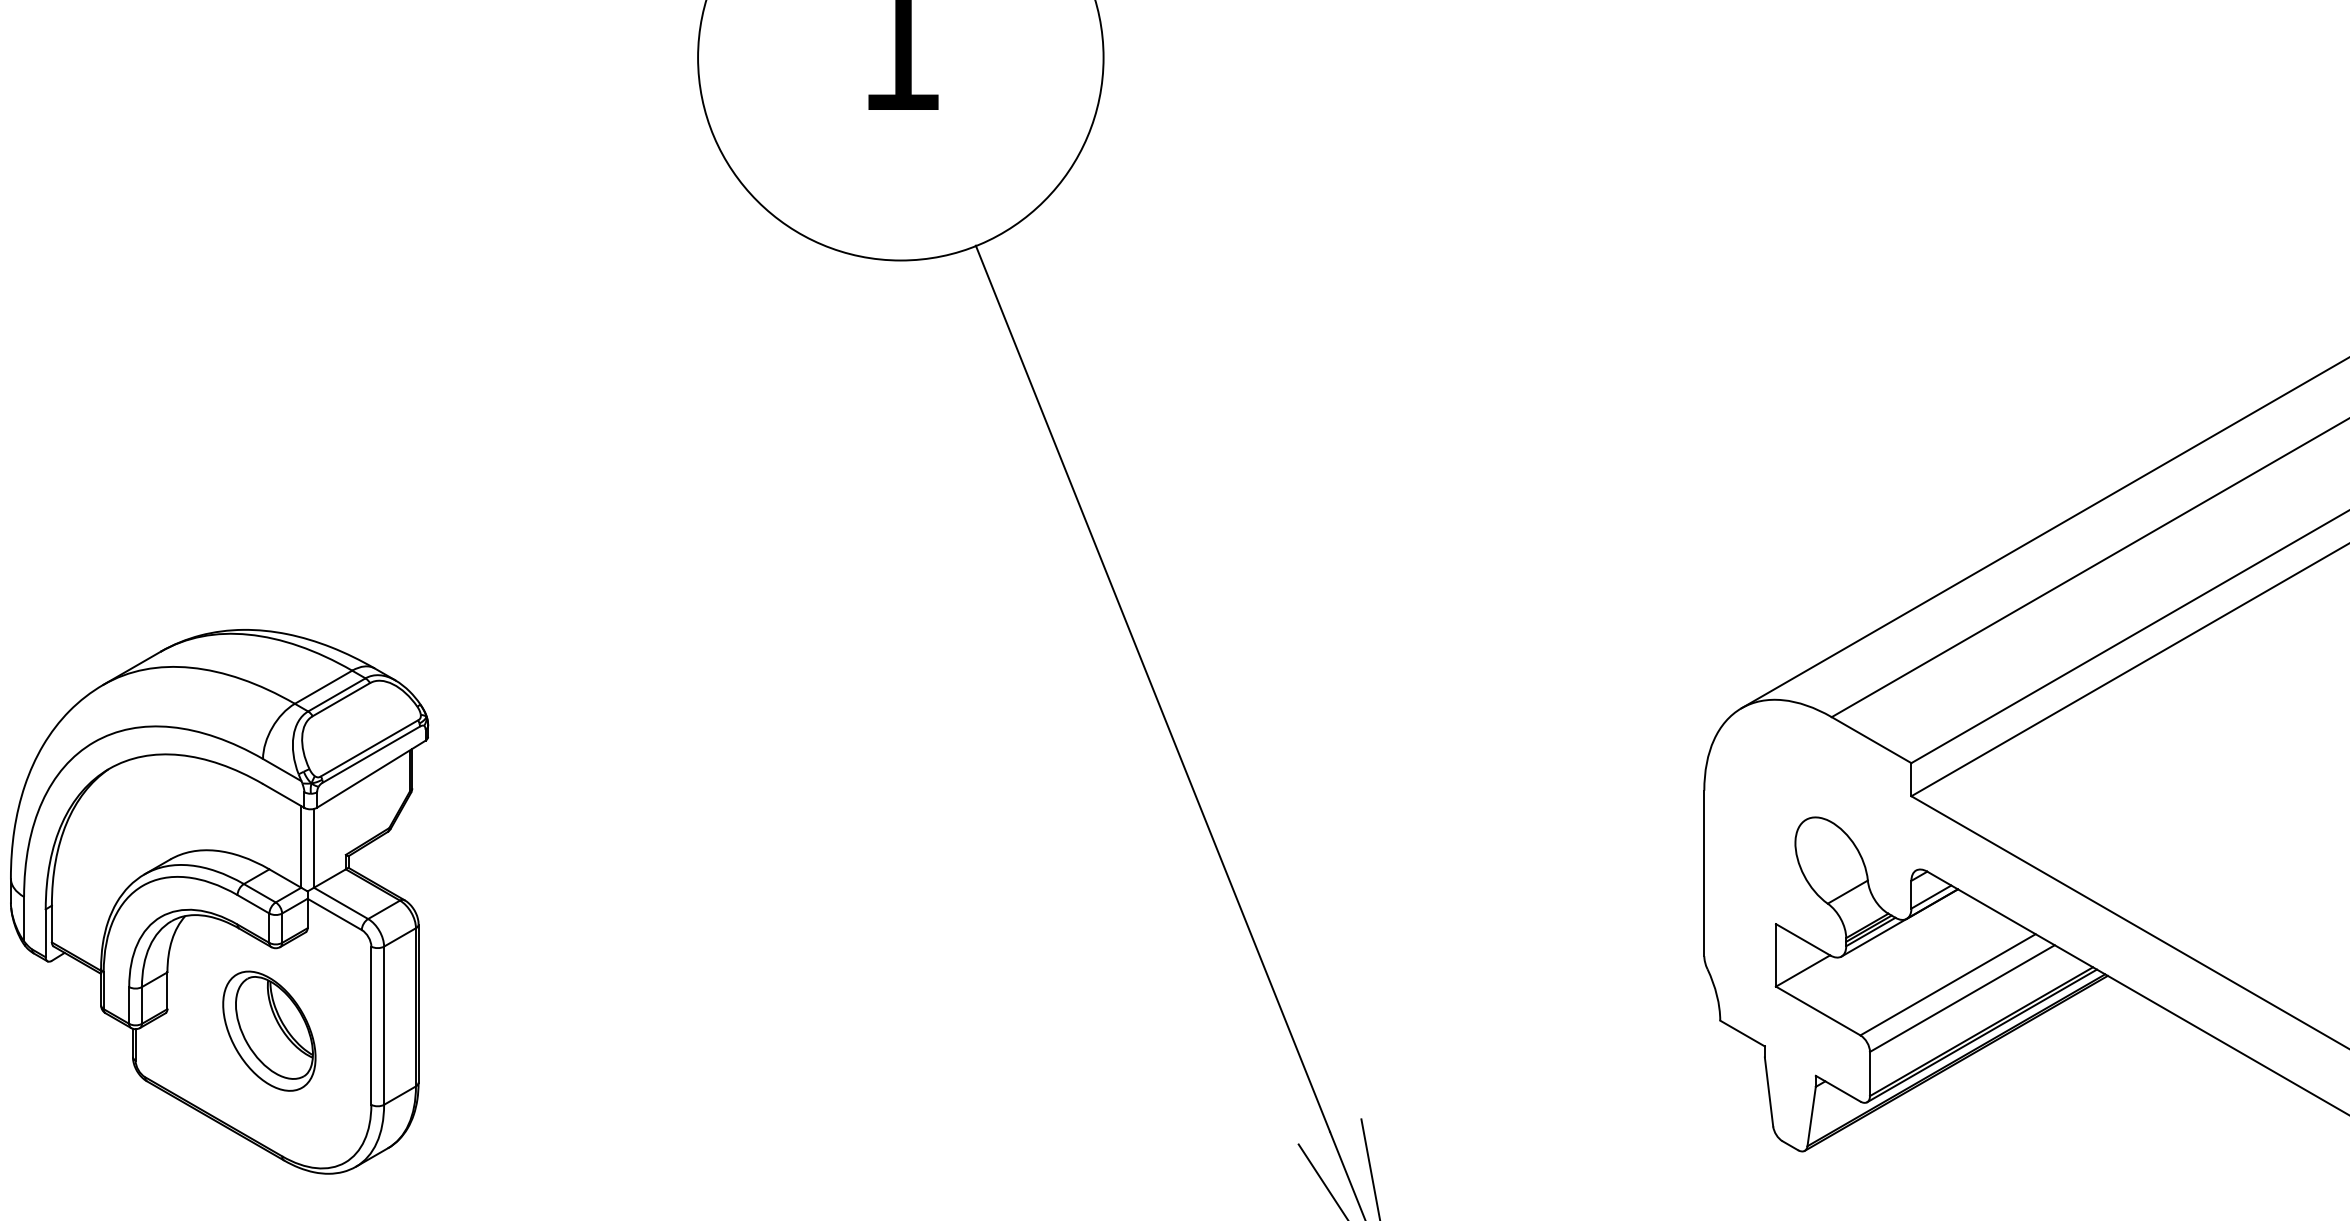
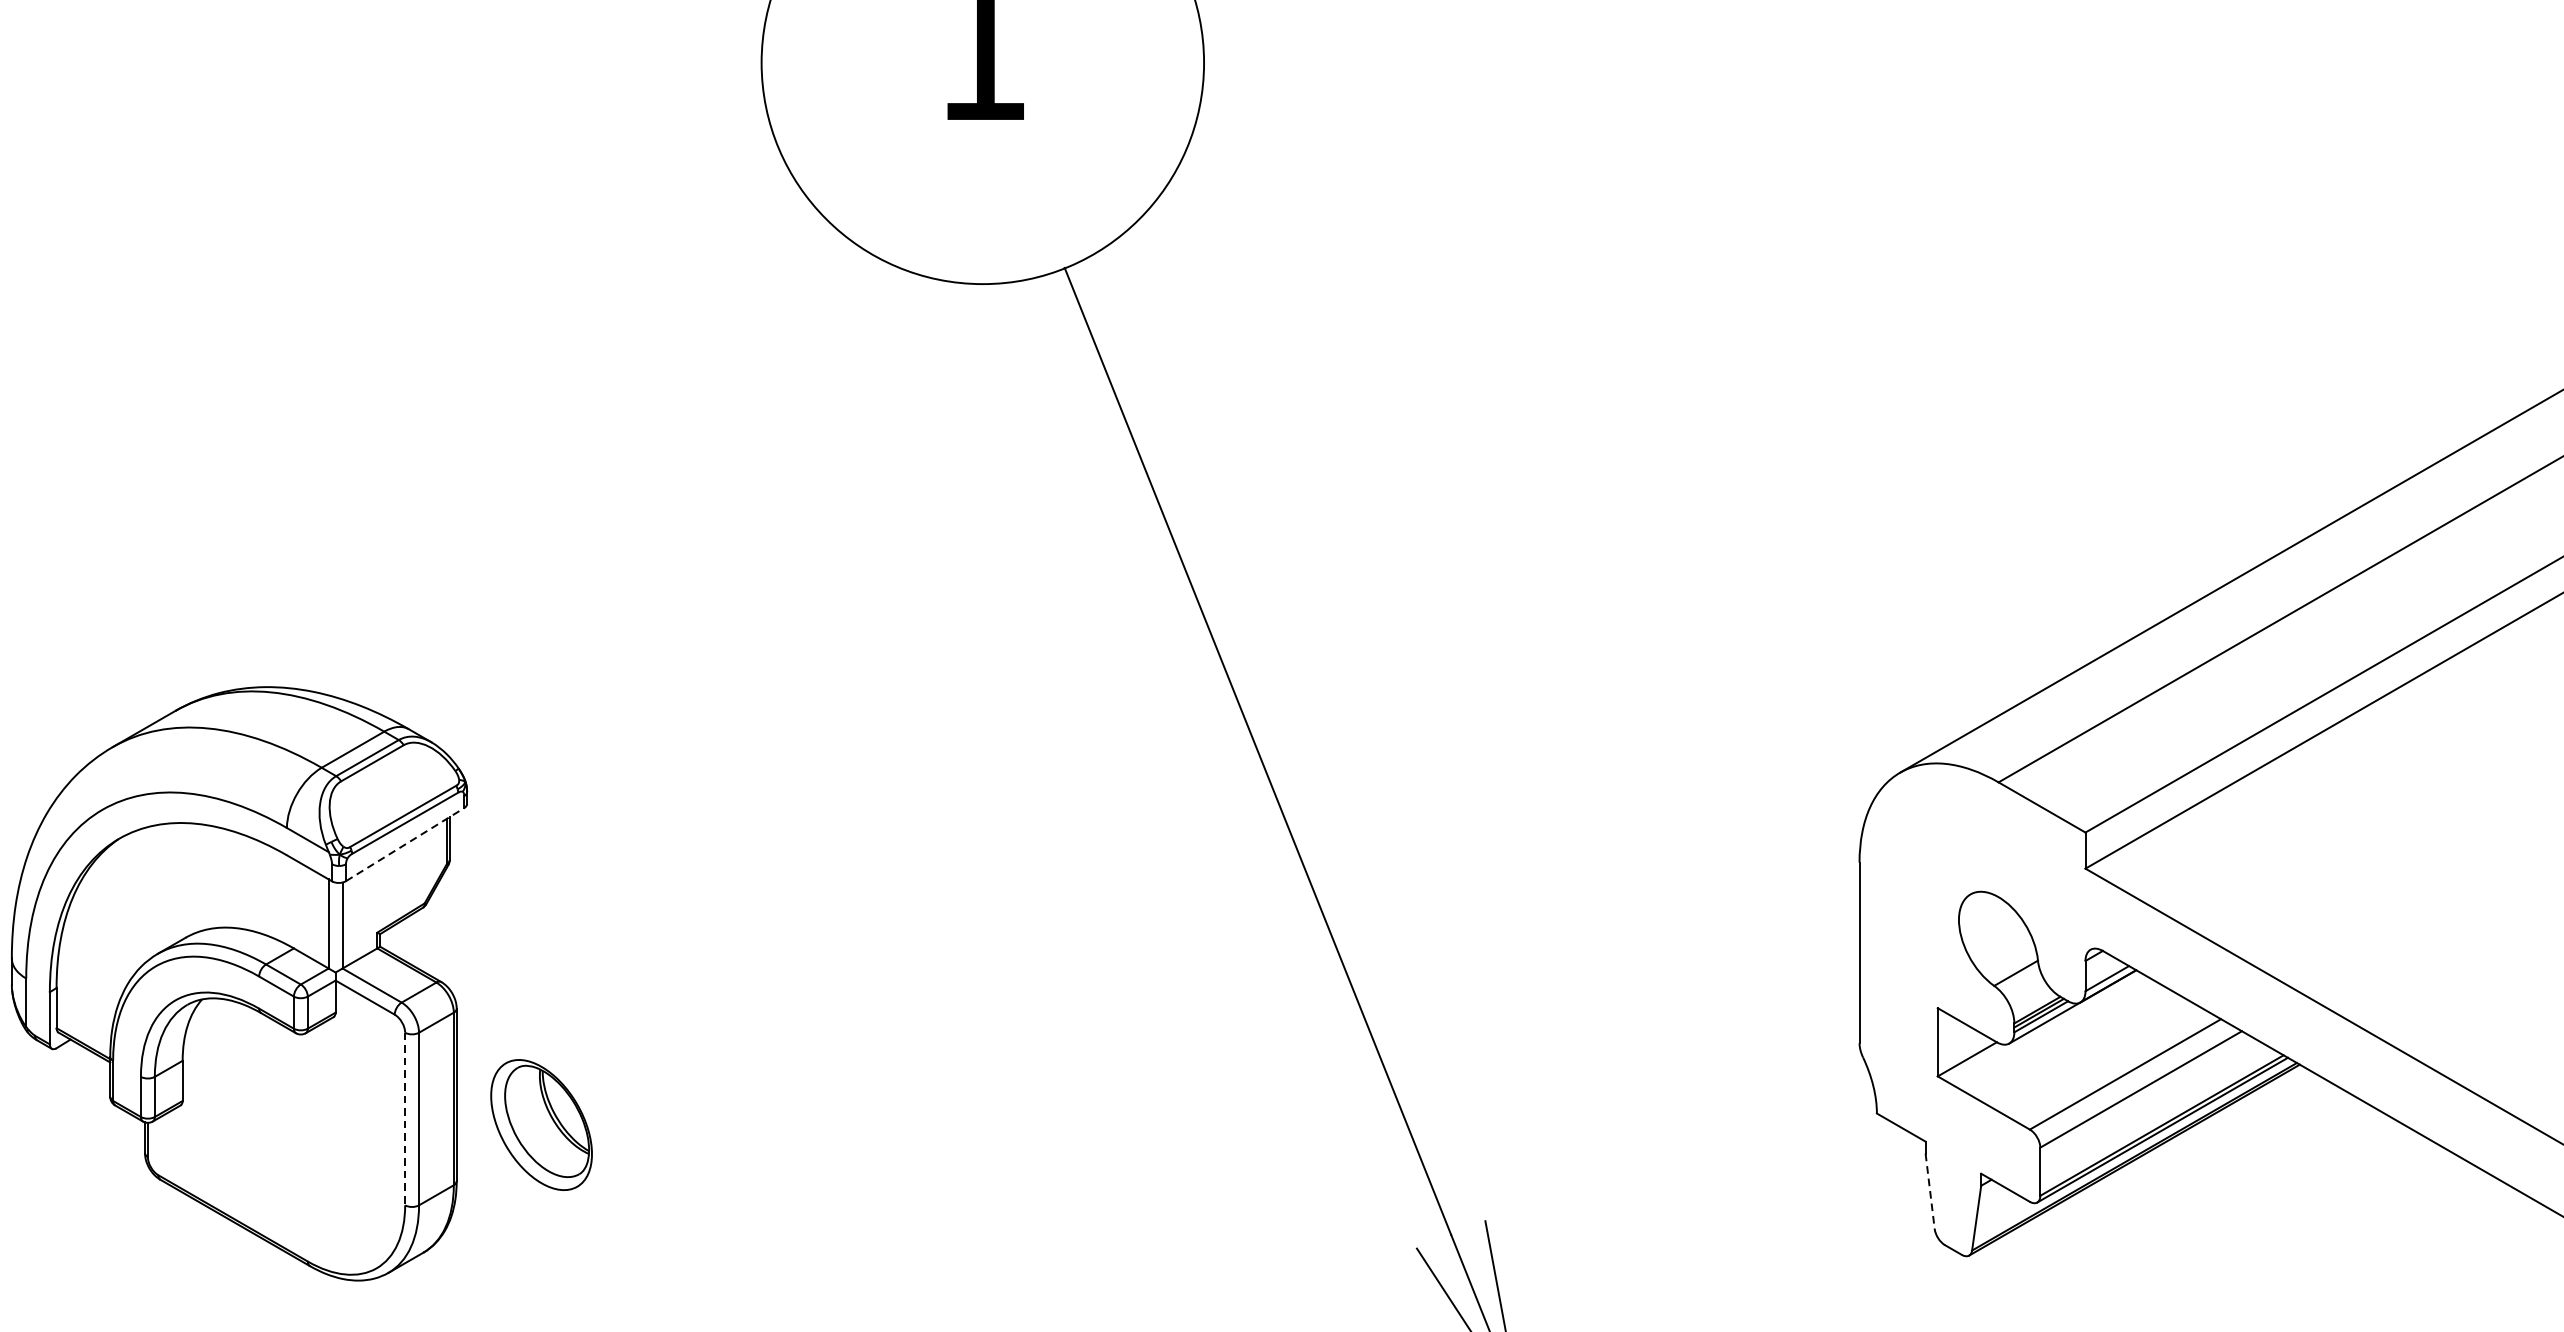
line: (371, 774) -> (405, 844), solid -> dashed
line: (371, 1026) -> (405, 1119), solid -> dashed
part: (269, 1030) -> (541, 1124), moved
line: (1769, 1091) -> (1930, 1190), solid -> dashed

